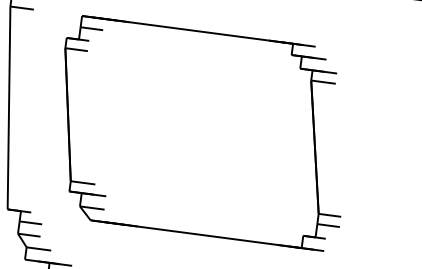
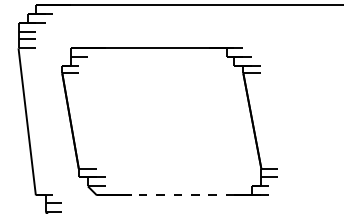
line: (194, 234) -> (173, 195), solid -> dashed

